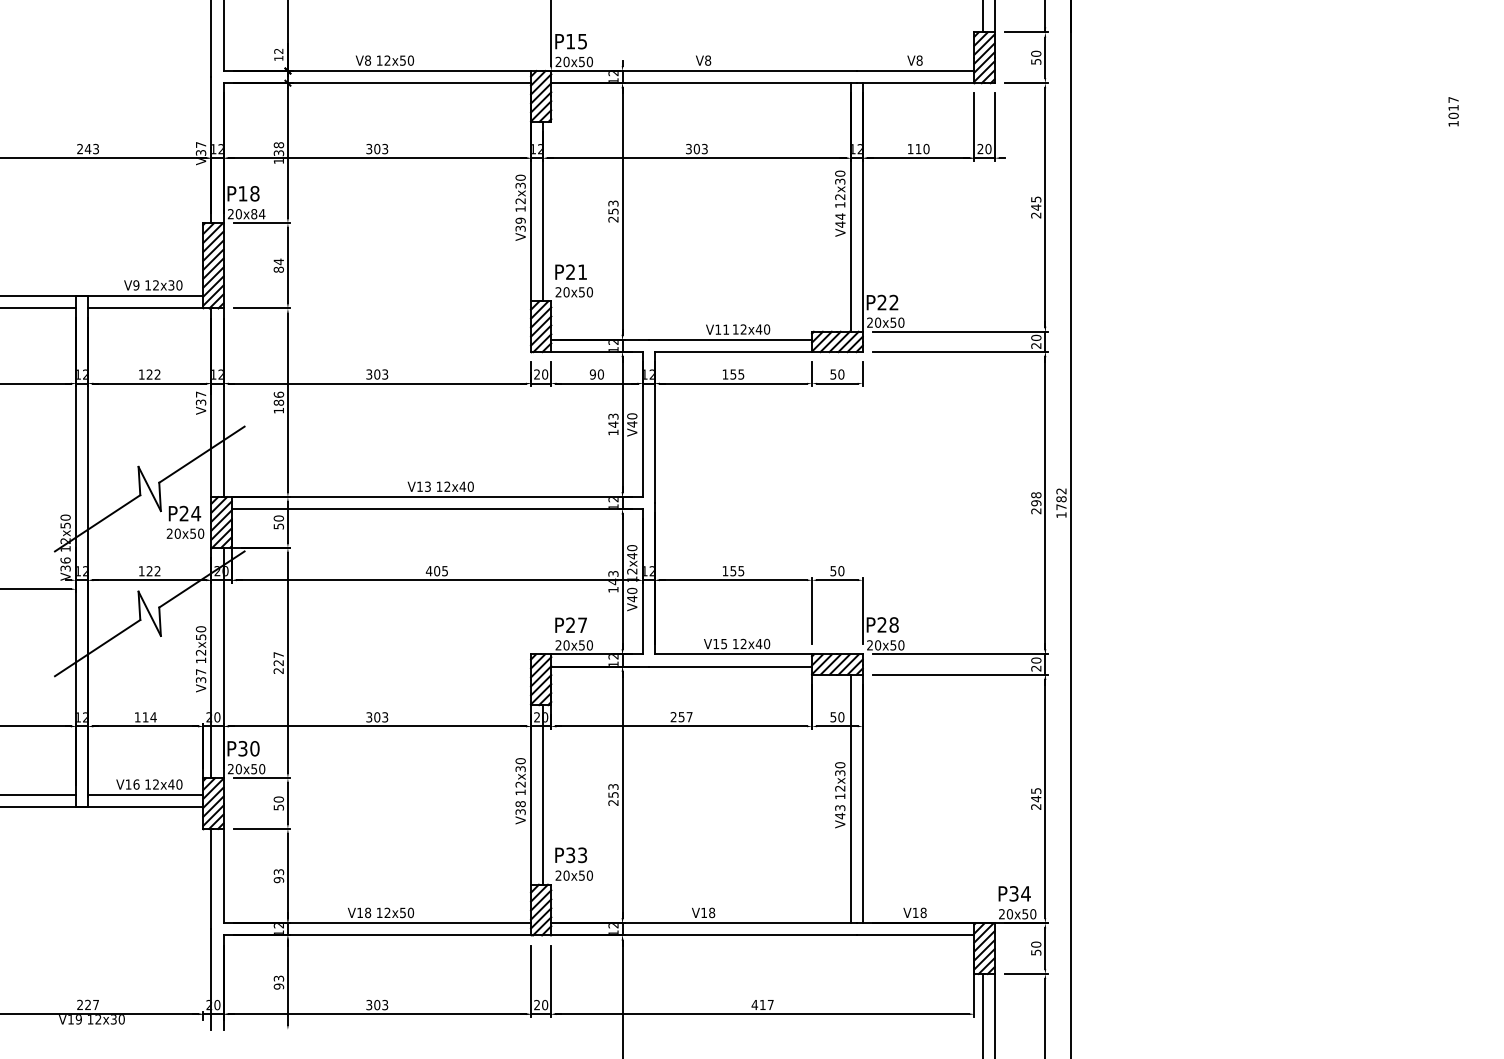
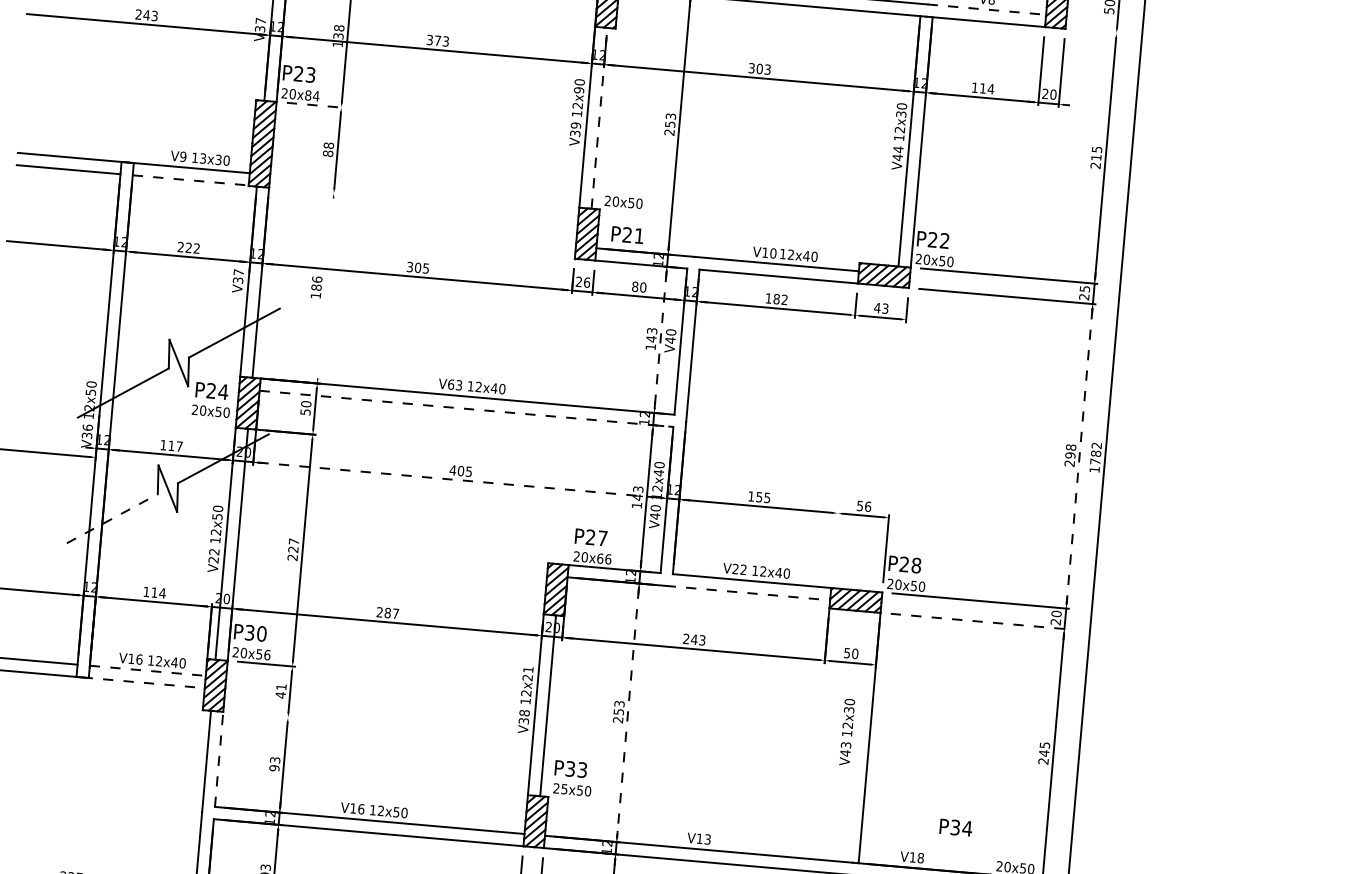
line: (915, 71) -> (986, 10), solid -> dashed
line: (1025, 83) -> (1096, 31), removed
text: (377, 148) -> (438, 40), 303 -> 373
text: (926, 148) -> (991, 88), 110 -> 114
text: (520, 185) -> (578, 90), 12x30 -> 12x90
text: (248, 193) -> (304, 74), P18 -> P23
text: (1036, 207) -> (1096, 157), 245 -> 215
line: (543, 211) -> (599, 118), solid -> dashed
line: (262, 223) -> (315, 105), solid -> dashed
text: (278, 262) -> (328, 146), 84 -> 88
text: (570, 271) -> (627, 234), moved
text: (155, 285) -> (202, 158), 12x30 -> 13x30
line: (145, 307) -> (190, 179), solid -> dashed
line: (261, 308) -> (307, 191), removed
text: (726, 329) -> (773, 253), V11 -> V10
text: (1036, 337) -> (1085, 288), 20 -> 25
text: (385, 373) -> (426, 267), 303 -> 305
text: (141, 374) -> (180, 247), 122 -> 222
text: (545, 374) -> (587, 282), 20 -> 26
text: (592, 374) -> (634, 286), 90 -> 80
text: (737, 374) -> (780, 299), 155 -> 182
text: (837, 374) -> (881, 308), 50 -> 43
line: (287, 402) -> (325, 288), removed
line: (622, 425) -> (660, 340), solid -> dashed
text: (420, 486) -> (451, 384), V13 -> V63
line: (1045, 503) -> (1079, 456), solid -> dashed
line: (437, 509) -> (466, 409), solid -> dashed
text: (841, 570) -> (868, 506), 50 -> 56
text: (153, 571) -> (175, 446), 122 -> 117
line: (437, 580) -> (460, 480), solid -> dashed
line: (812, 610) -> (835, 543), removed
text: (719, 643) -> (739, 568), V15 -> V22
text: (585, 645) -> (603, 559), 20x50 -> 20x66
line: (98, 647) -> (113, 518), solid -> dashed
line: (730, 666) -> (748, 592), solid -> dashed
line: (960, 674) -> (978, 621), solid -> dashed
text: (200, 676) -> (213, 556), V37 -> V22
text: (377, 717) -> (388, 613), 303 -> 287
text: (685, 717) -> (698, 640), 257 -> 243
text: (520, 765) -> (527, 674), 12x30 -> 12x21
text: (262, 768) -> (267, 654), 20x50 -> 20x56
line: (145, 794) -> (147, 670), solid -> dashed
line: (622, 795) -> (627, 713), solid -> dashed
line: (850, 798) -> (857, 736), removed
text: (278, 803) -> (280, 691), 50 -> 41
line: (142, 807) -> (143, 683), solid -> dashed
line: (261, 828) -> (261, 714), removed
line: (223, 875) -> (219, 758), solid -> dashed
text: (566, 875) -> (564, 789), 20x50 -> 25x50
text: (1014, 893) -> (955, 827), moved
text: (368, 912) -> (361, 808), V18 -> V16
text: (712, 912) -> (708, 839), V18 -> V13

